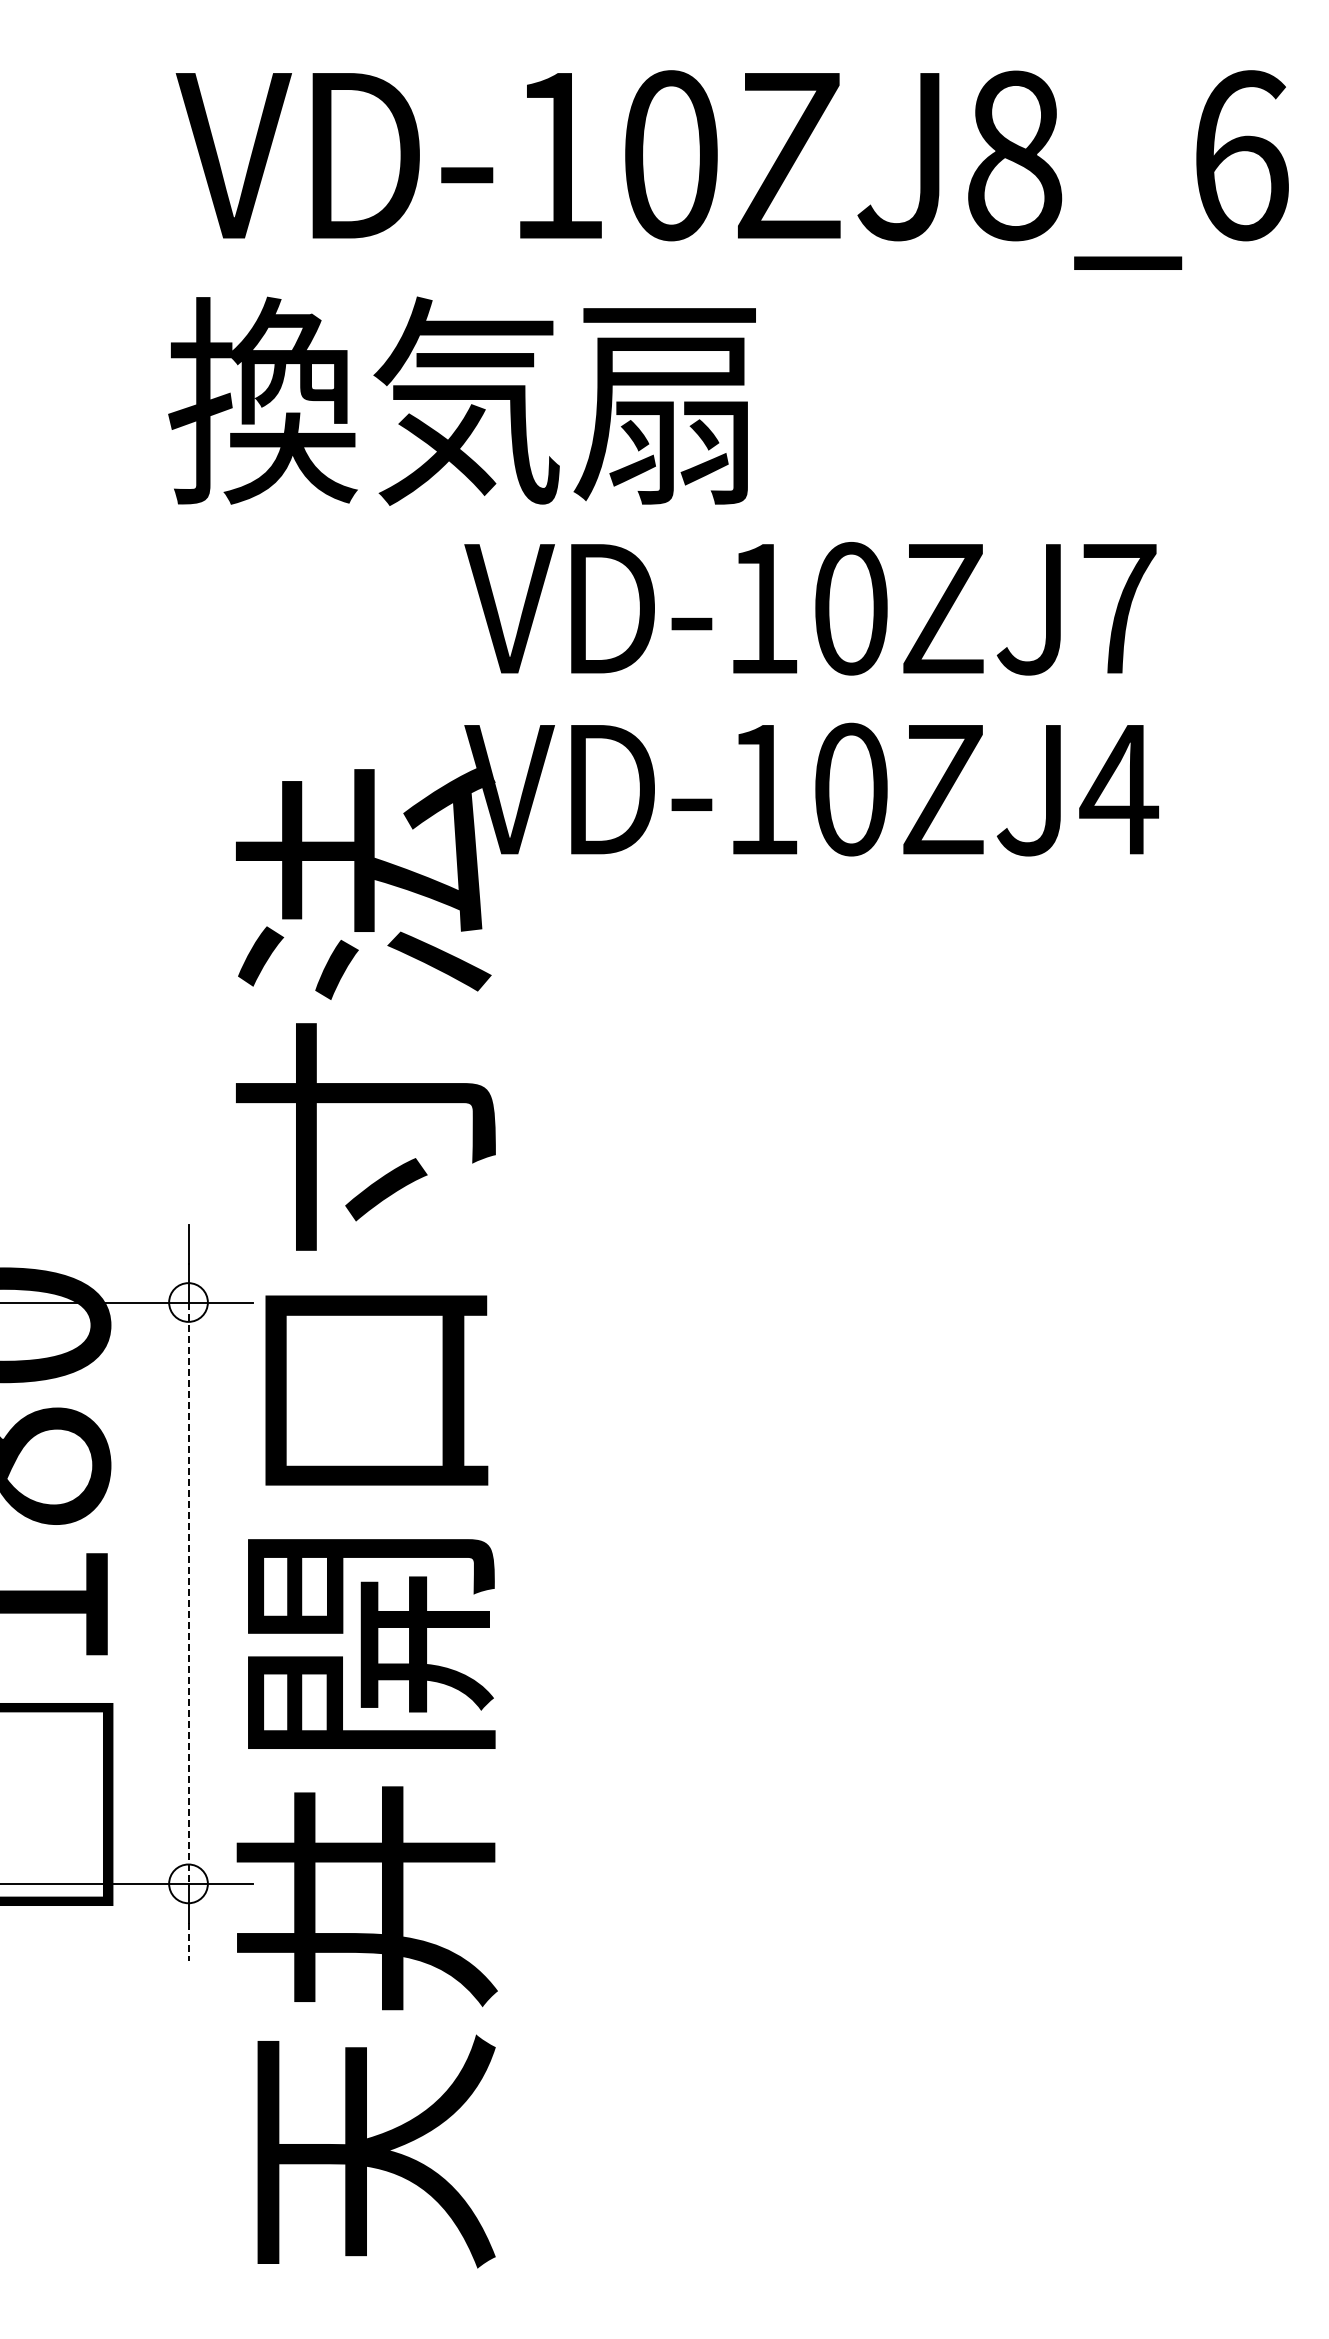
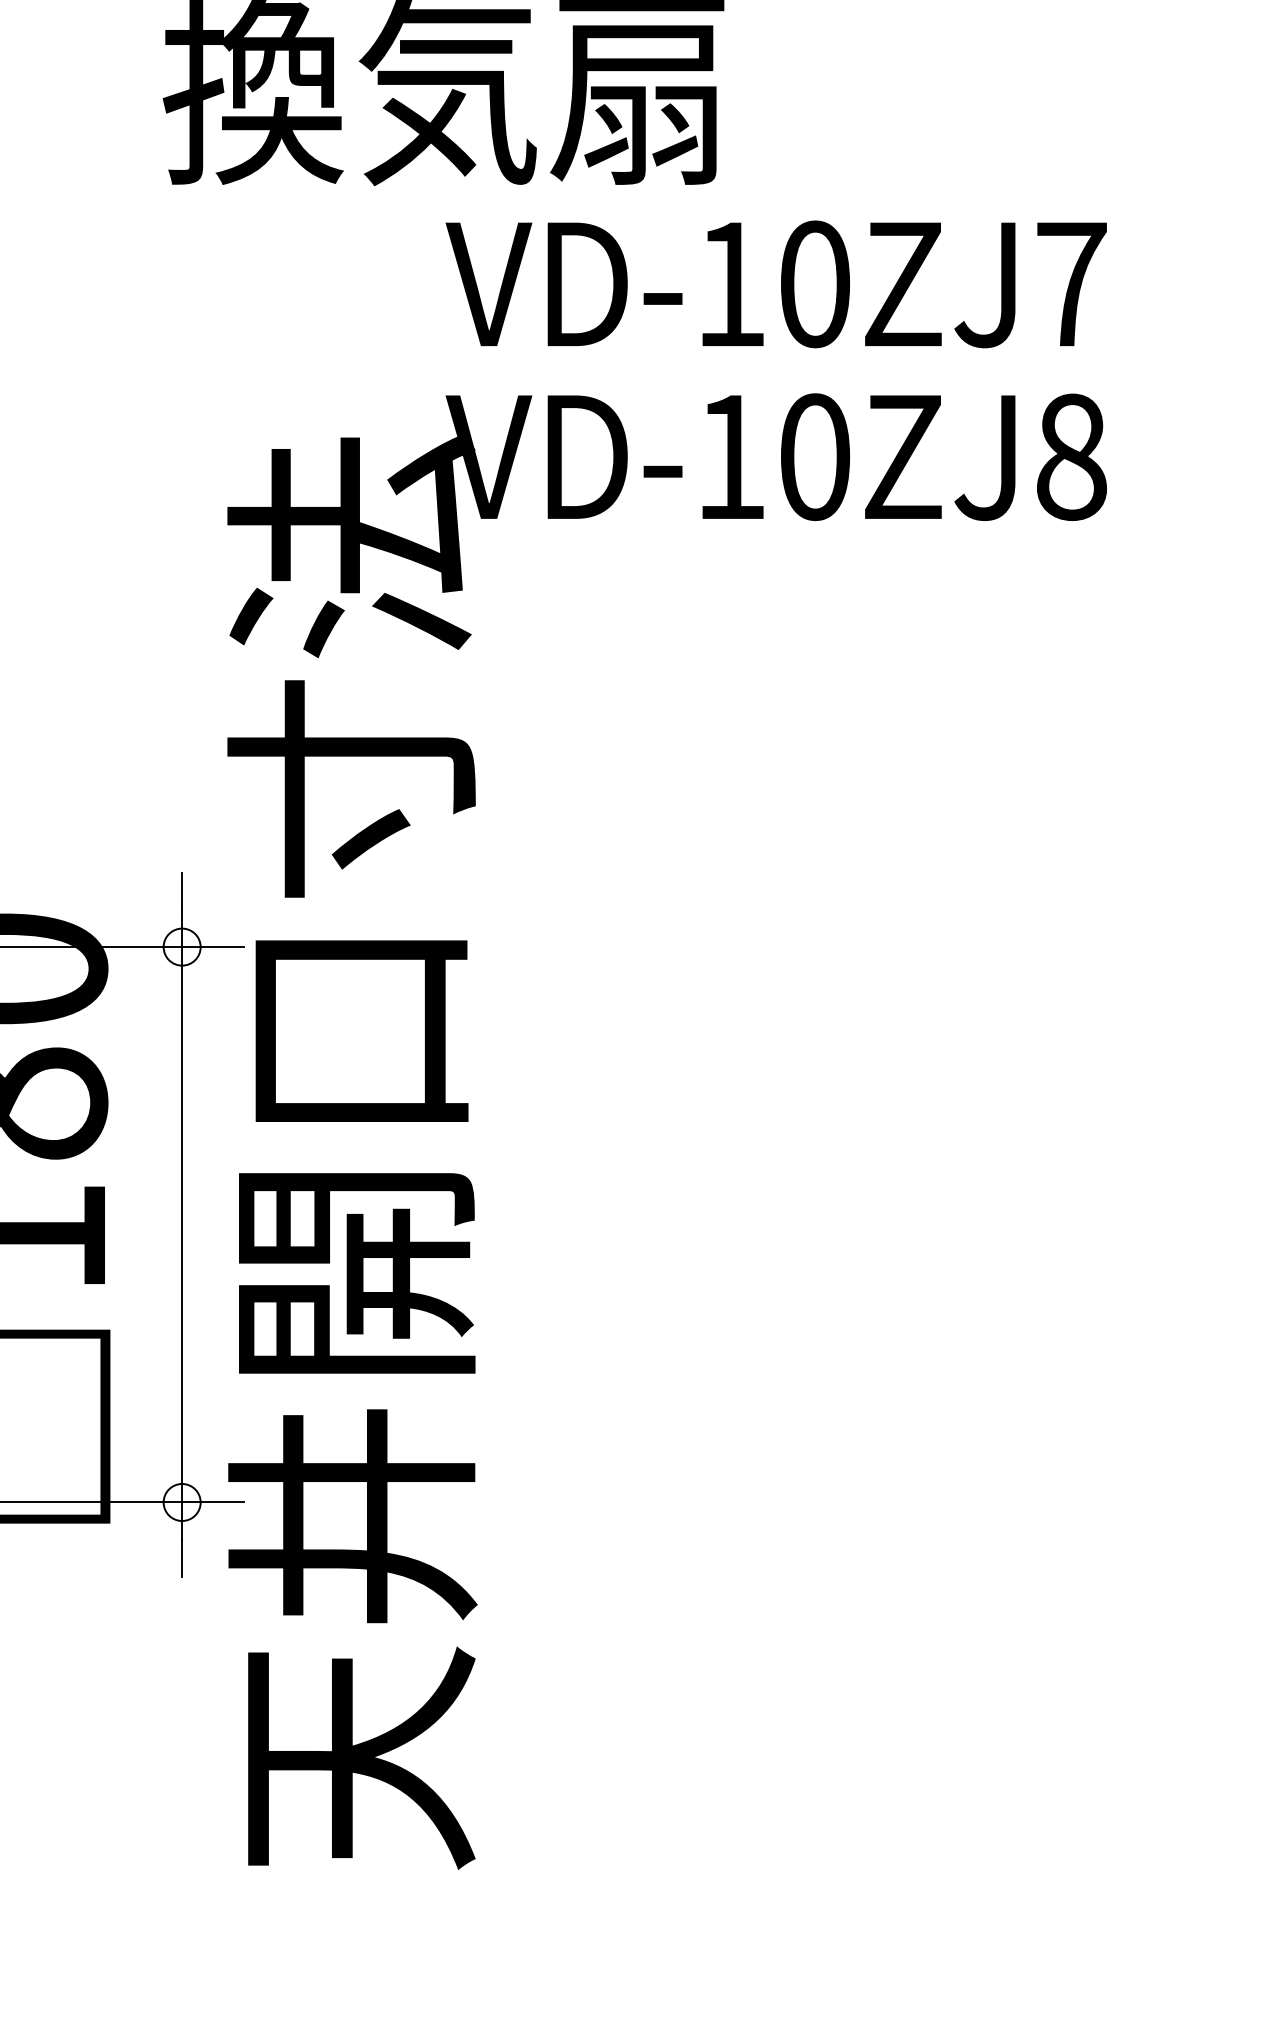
text: (1119, 789) -> (1071, 457), VD-10ZJ4 -> VD-10ZJ8
line: (188, 1593) -> (182, 1225), dashed -> solid
line: (188, 1942) -> (182, 1558), dashed -> solid

